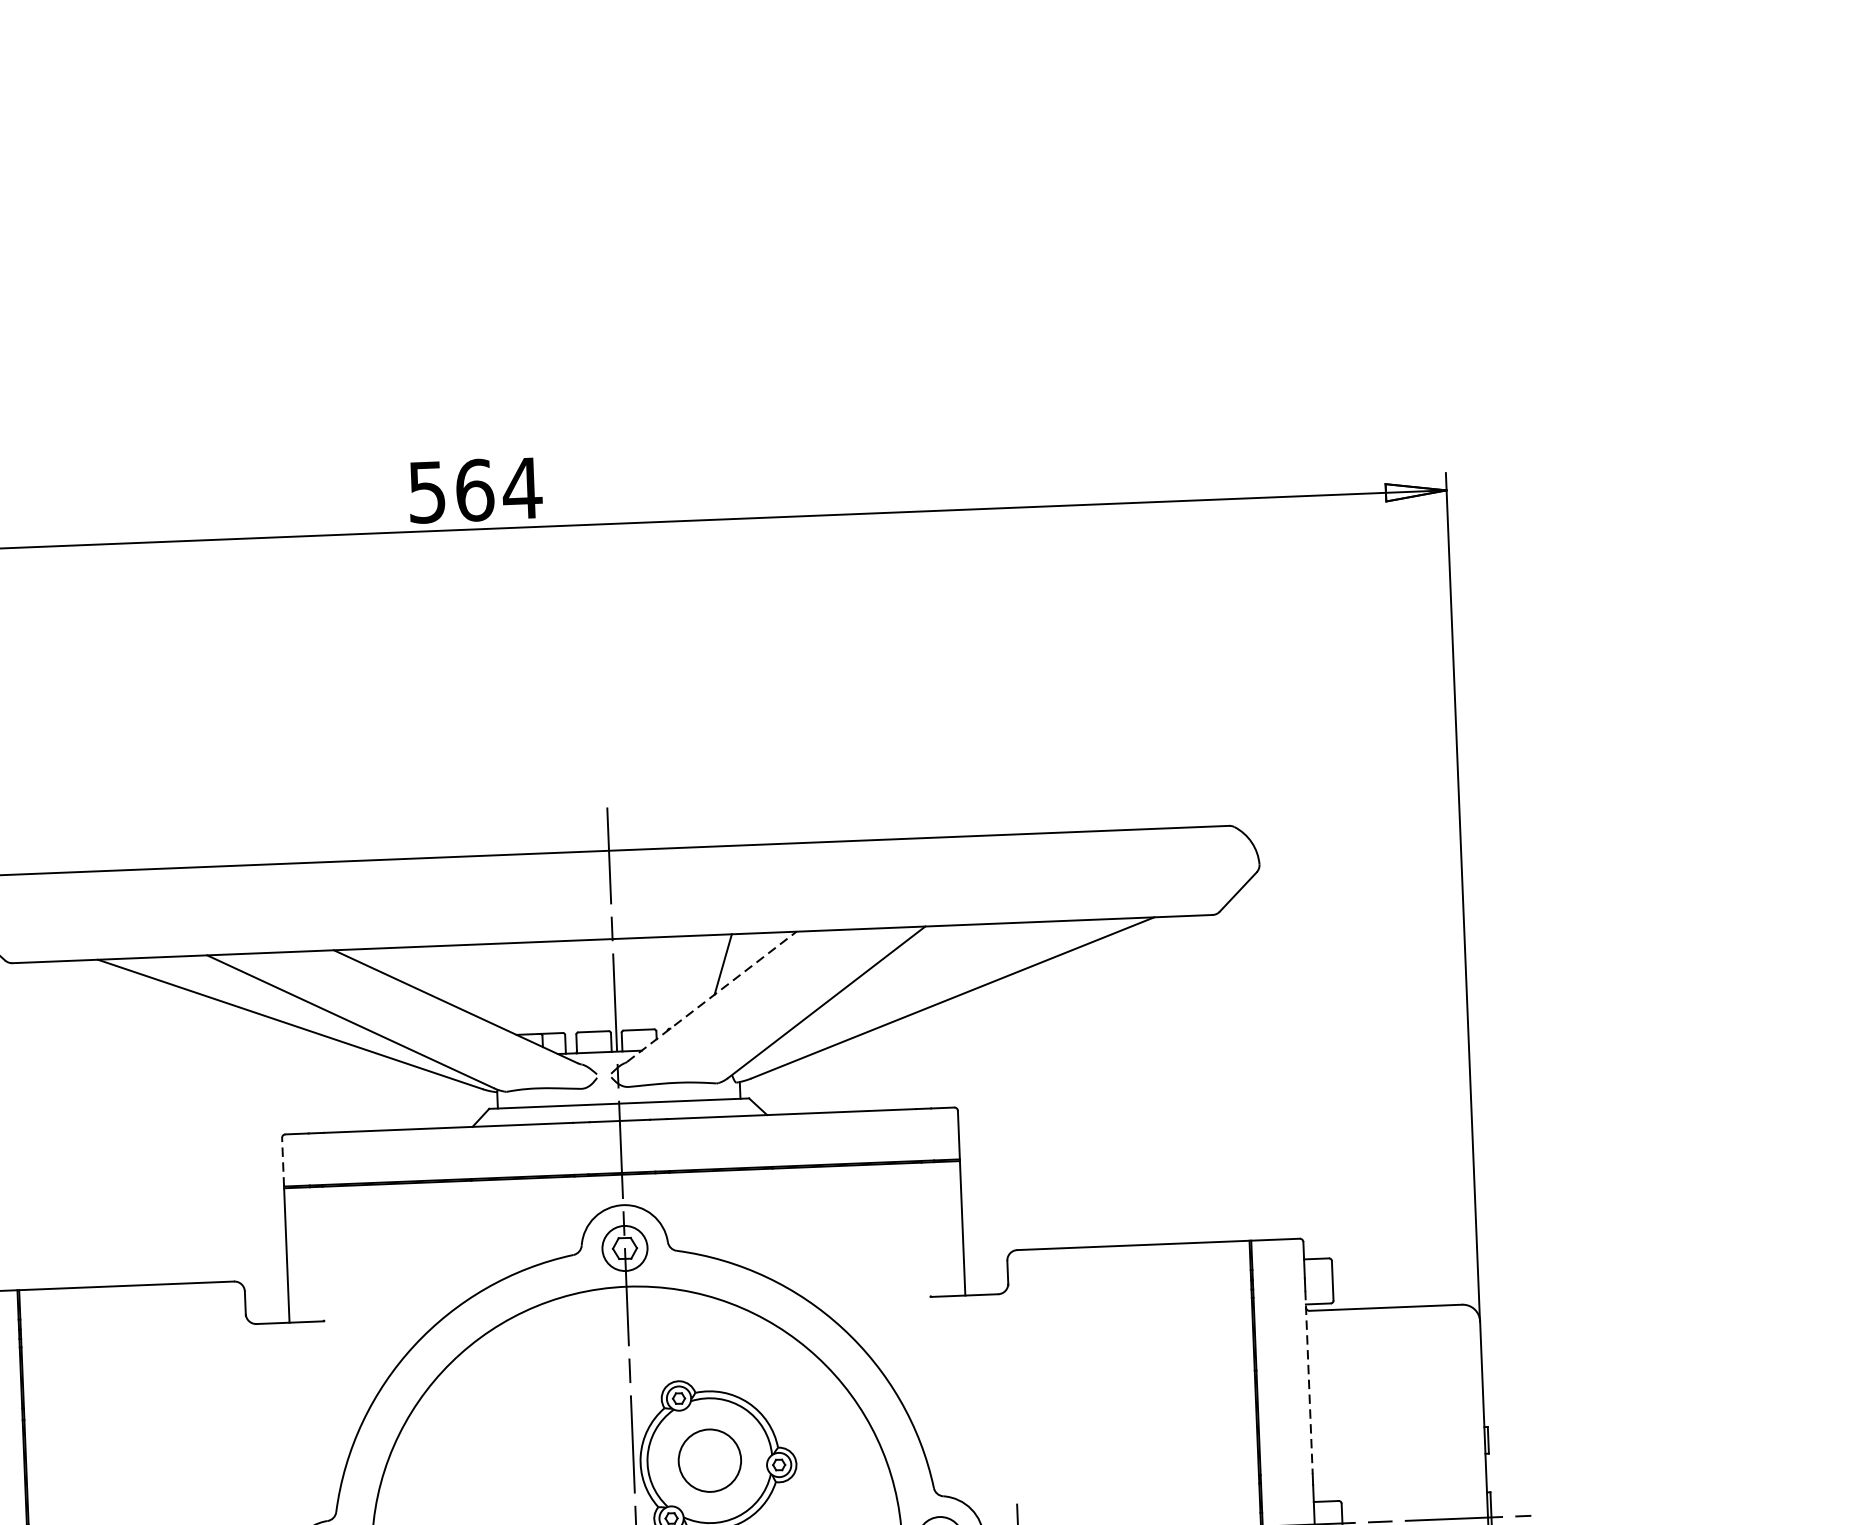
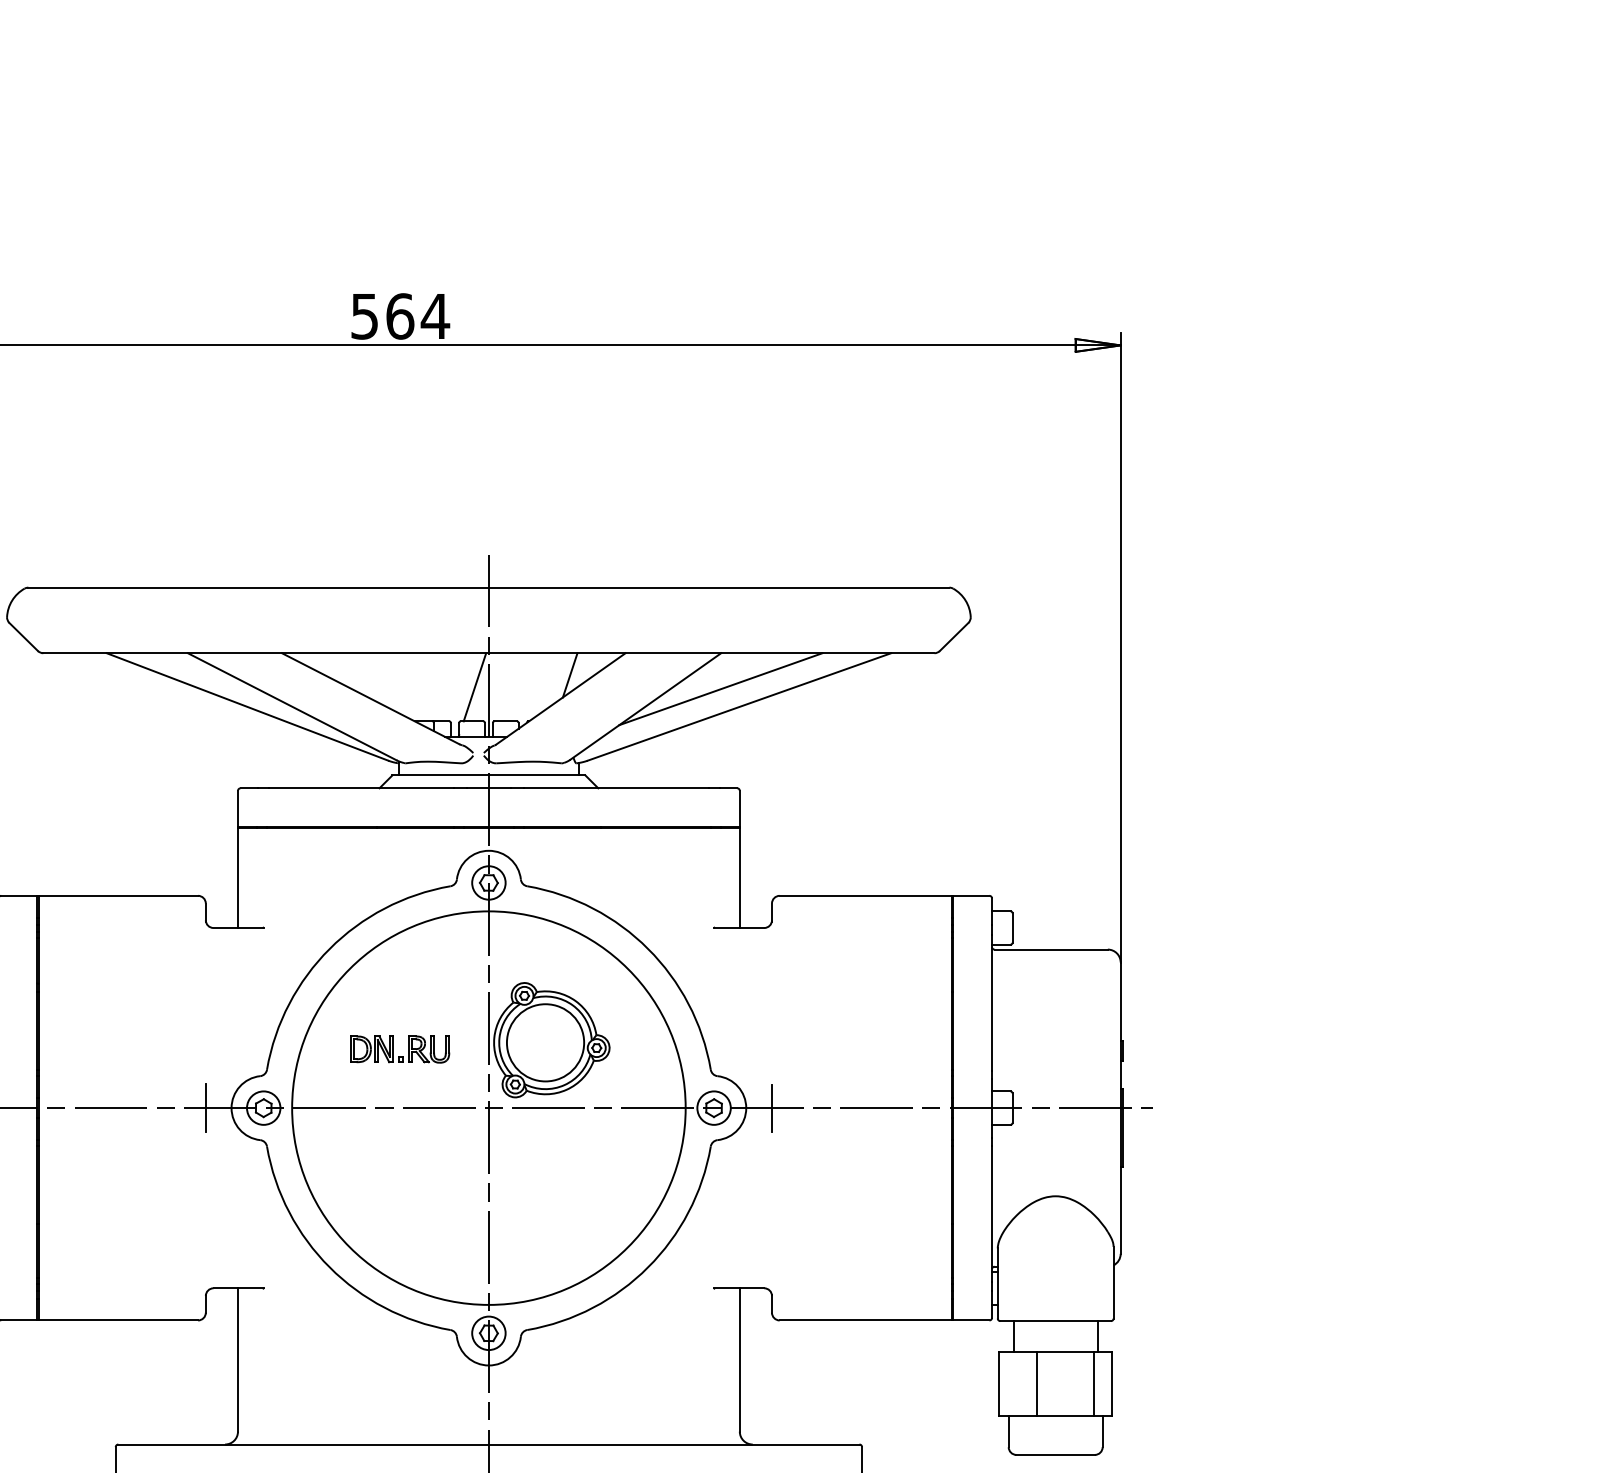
line: (926, 975) -> (720, 689), added
line: (595, 986) -> (474, 687), added
line: (712, 996) -> (561, 698), dashed -> solid
line: (283, 1161) -> (238, 808), dashed -> solid
line: (1309, 1382) -> (992, 1002), dashed -> solid
circle: (709, 1460) -> (545, 1042), size x1.67
part: (505, 1477) -> (393, 1049), added

